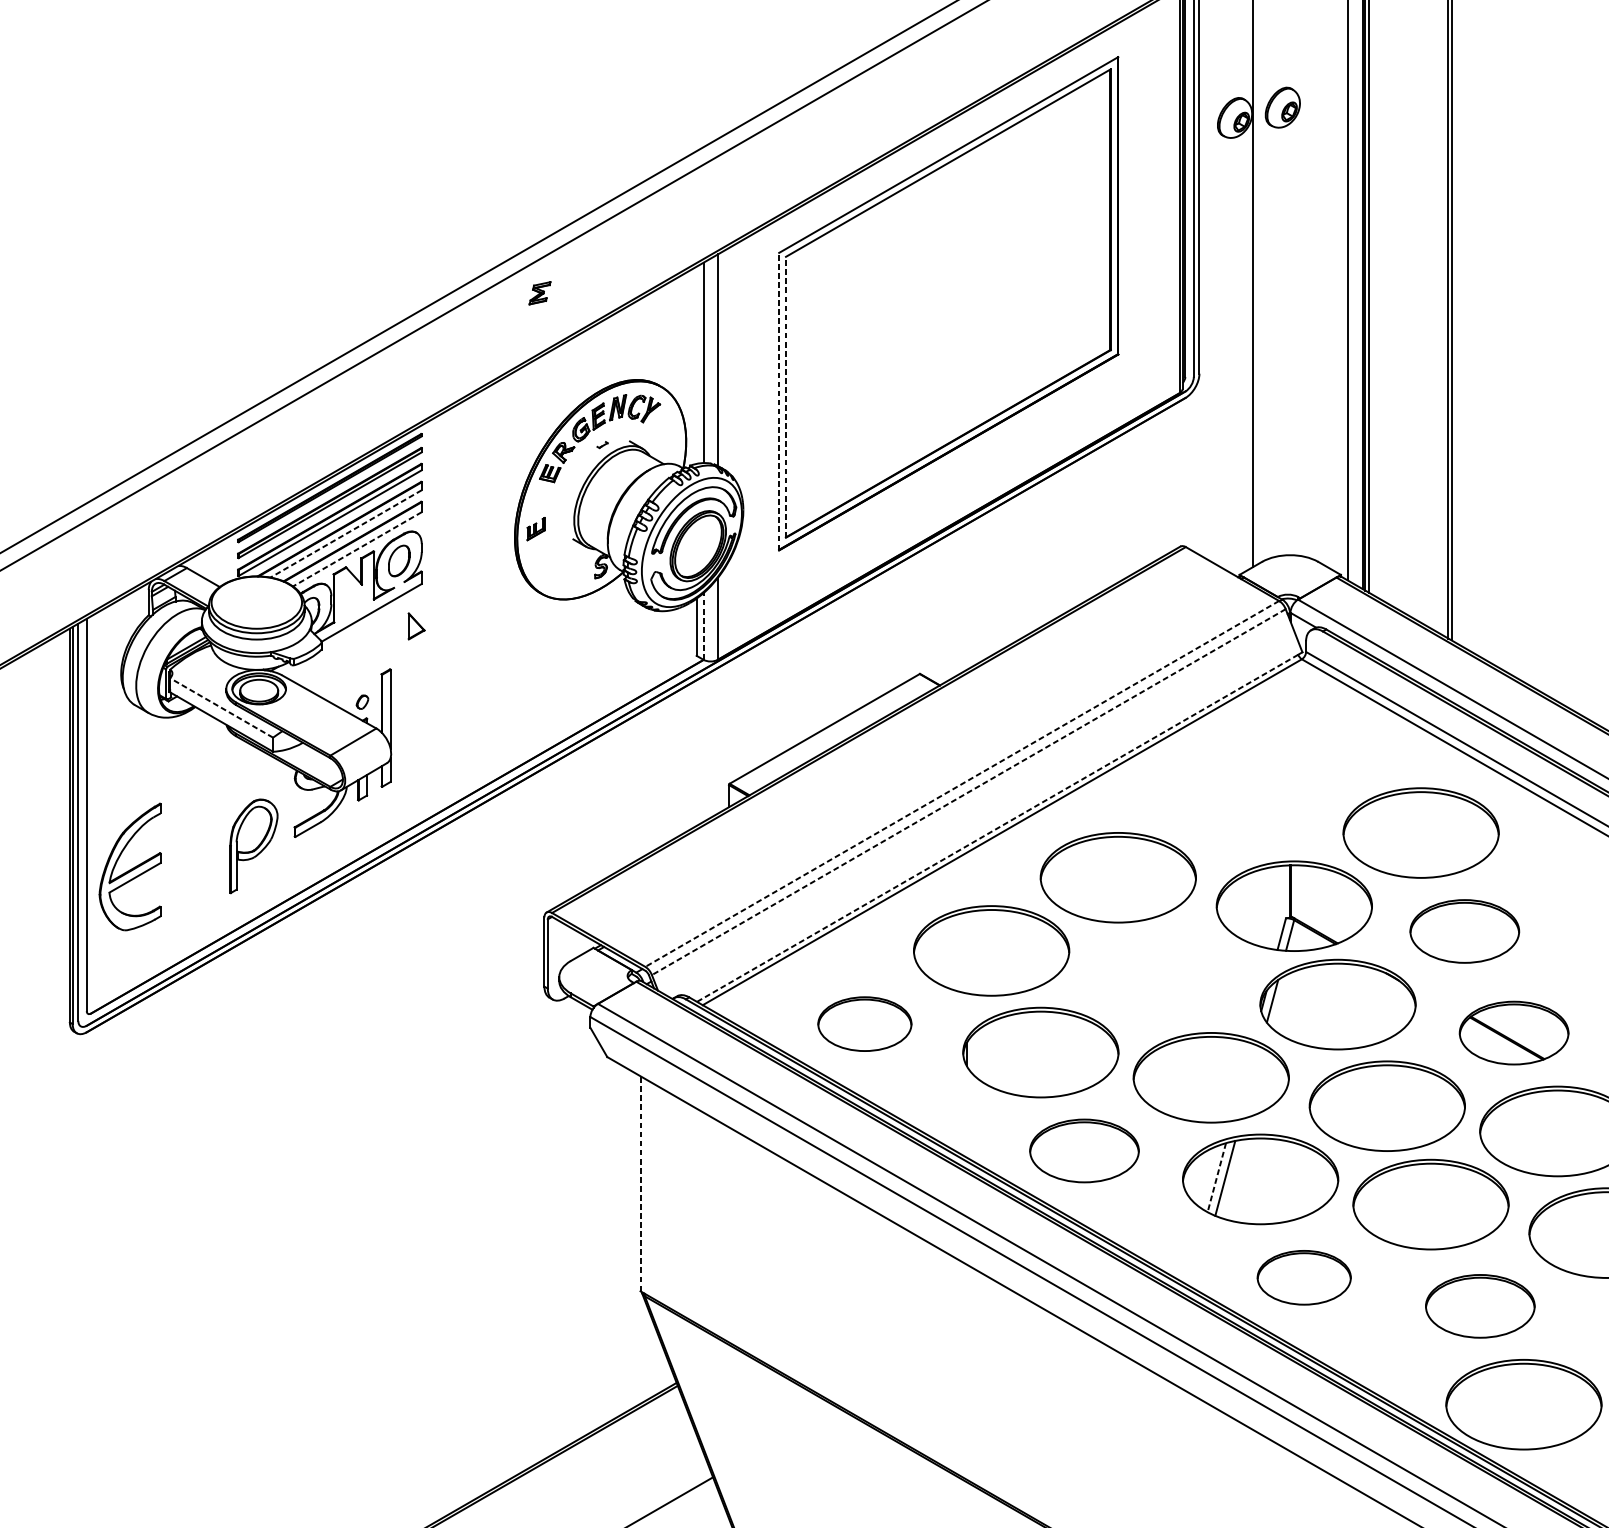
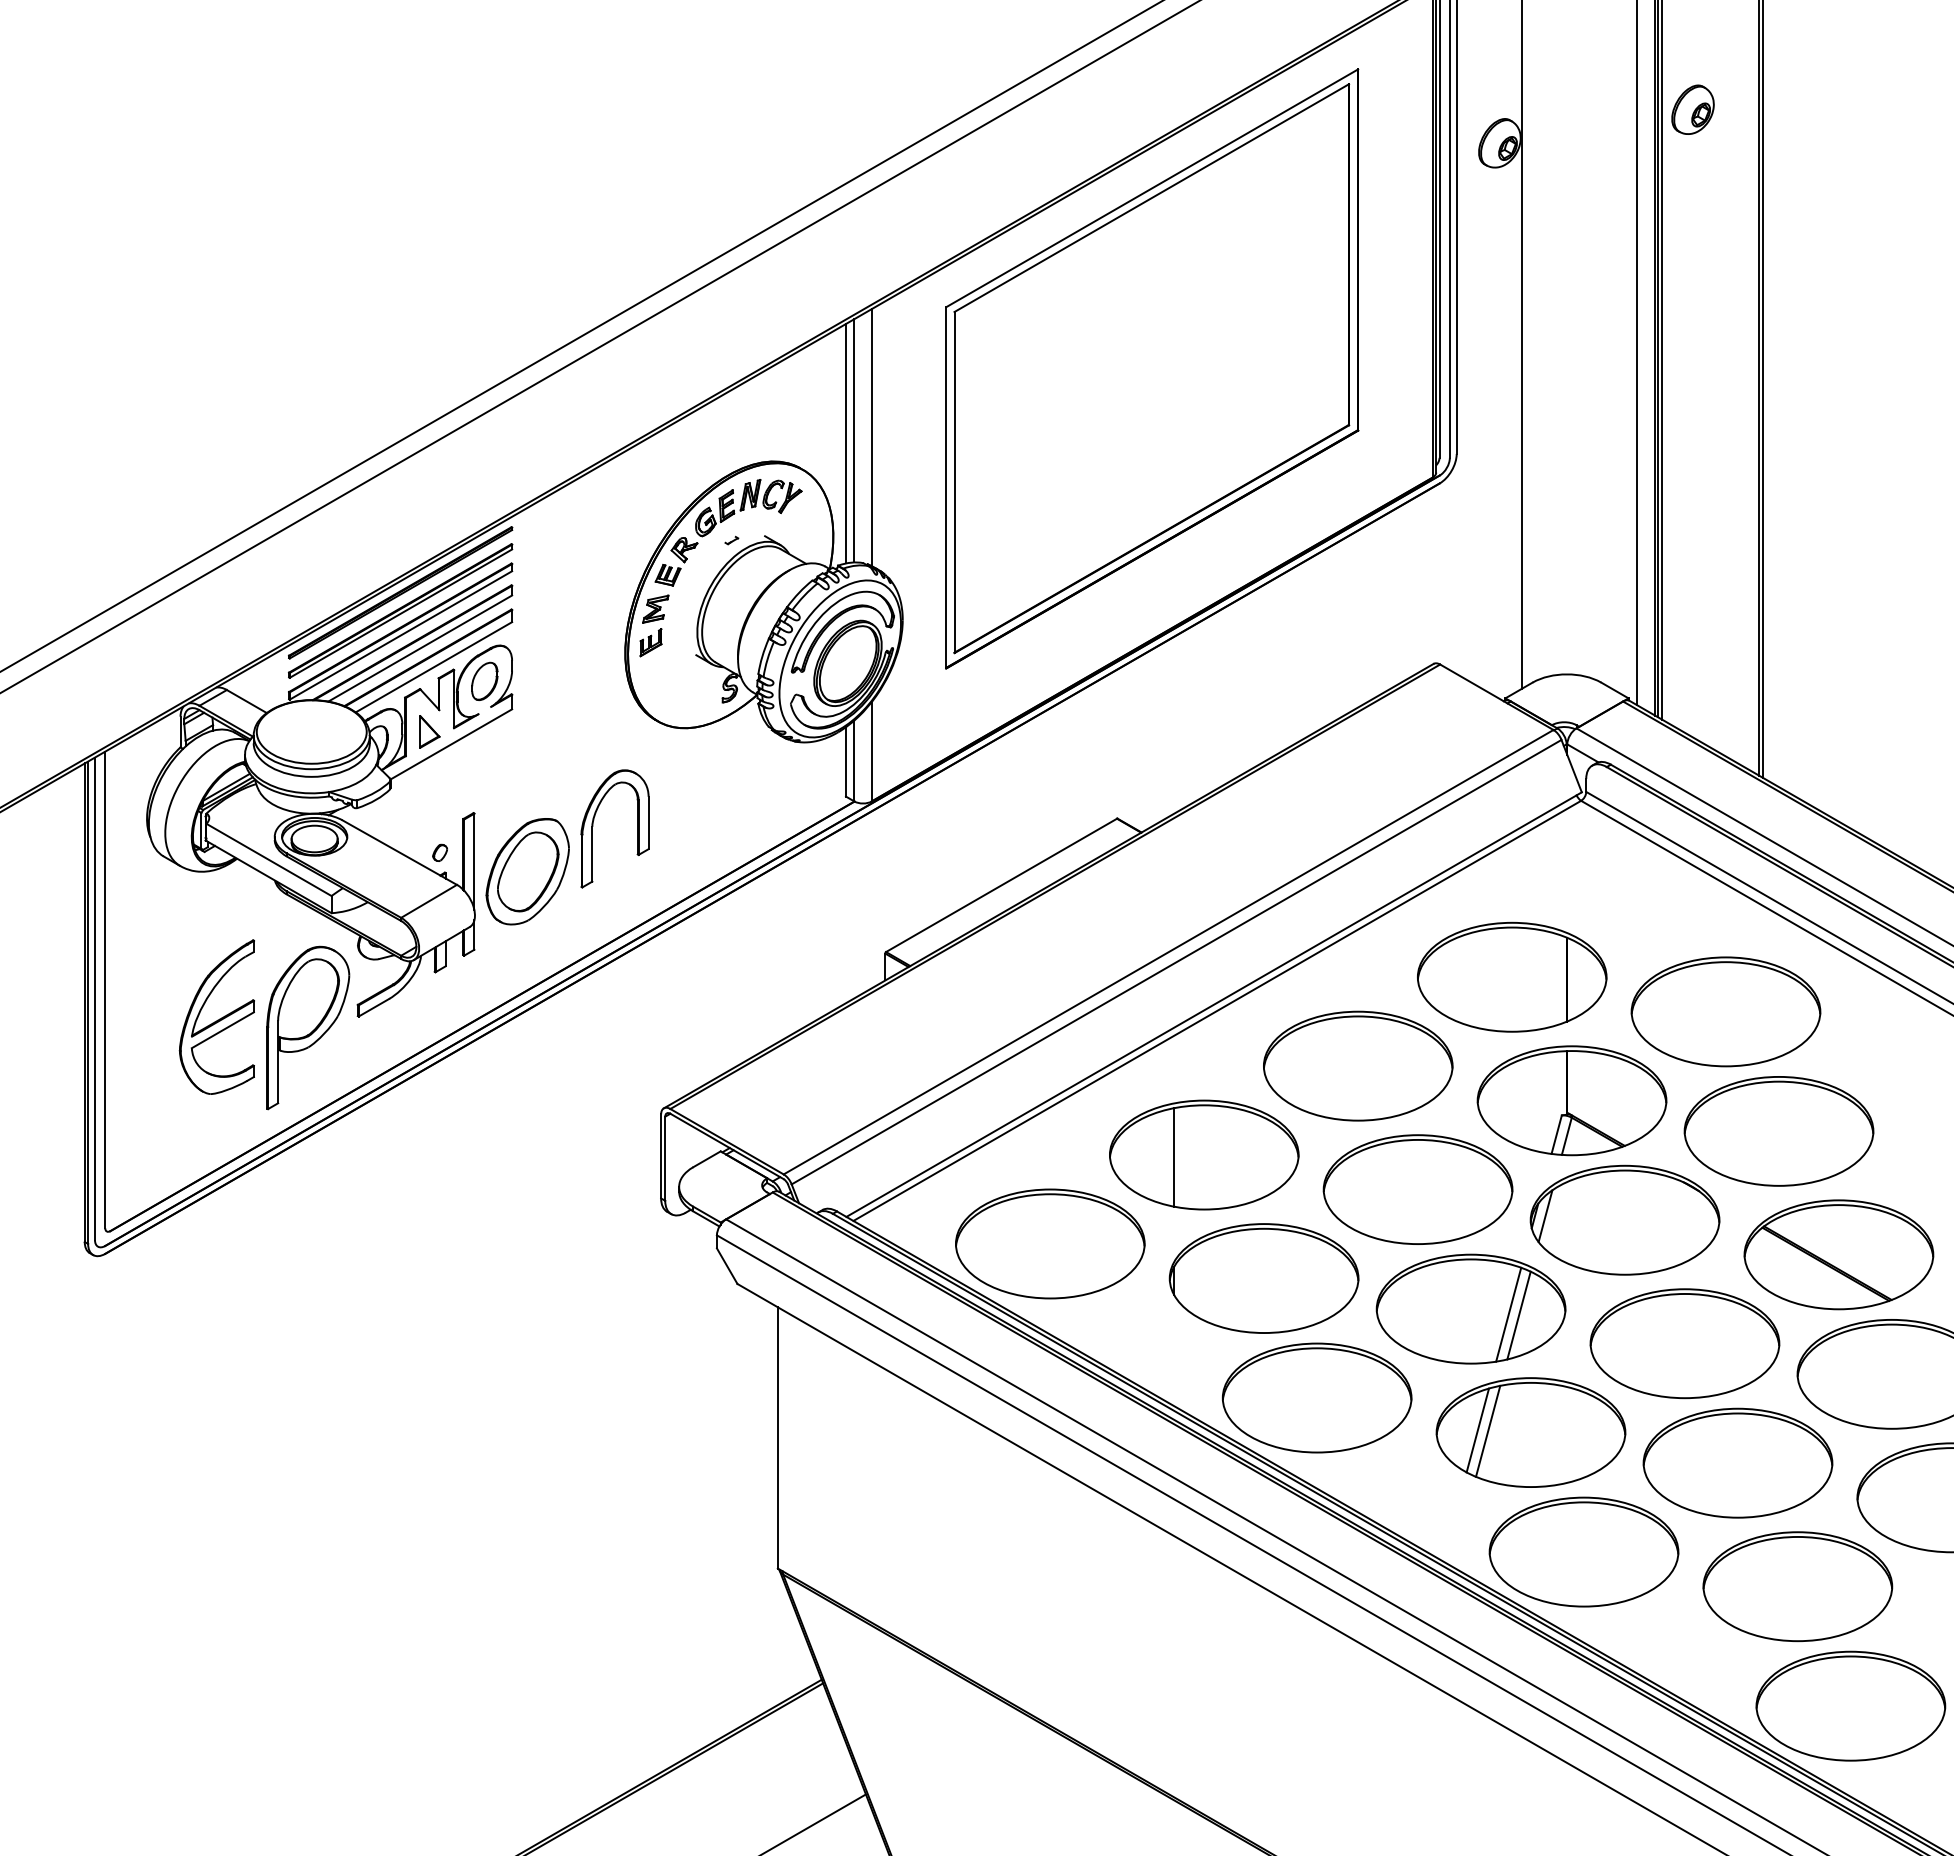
part: (1282, 107) -> (1692, 109), moved
part: (539, 292) -> (655, 608), moved
line: (696, 365) -> (845, 443), added
line: (785, 397) -> (954, 482), dashed -> solid
line: (779, 401) -> (946, 487), dashed -> solid
line: (345, 533) -> (419, 648), dashed -> solid
line: (357, 549) -> (433, 667), dashed -> solid
part: (416, 626) -> (429, 731), moved
line: (703, 626) -> (854, 760), dashed -> solid
part: (488, 680) -> (593, 826), added
line: (221, 707) -> (268, 859), dashed -> solid
part: (434, 717) -> (527, 871), added
line: (962, 784) -> (1168, 952), dashed -> solid
line: (968, 792) -> (1176, 962), dashed -> solid
part: (1245, 803) -> (1512, 976), added
line: (997, 828) -> (1211, 1006), dashed -> solid
part: (254, 845) -> (308, 1027), size x1.43
part: (129, 866) -> (216, 1016), moved
part: (1464, 931) -> (1778, 1131), size x1.43
line: (967, 952) -> (1174, 1157), added
part: (1167, 979) -> (1417, 1189), added
part: (865, 1023) -> (1050, 1243), size x1.67
part: (1513, 1032) -> (1838, 1254), size x1.43
line: (1242, 1082) -> (1508, 1314), added
line: (1250, 1083) -> (1518, 1315), added
part: (1084, 1150) -> (1316, 1397), size x1.43
line: (1216, 1178) -> (1477, 1431), dashed -> solid
line: (640, 1183) -> (777, 1437), dashed -> solid
part: (1303, 1277) -> (1583, 1551), size x1.67
part: (1480, 1306) -> (1797, 1586), size x1.43

